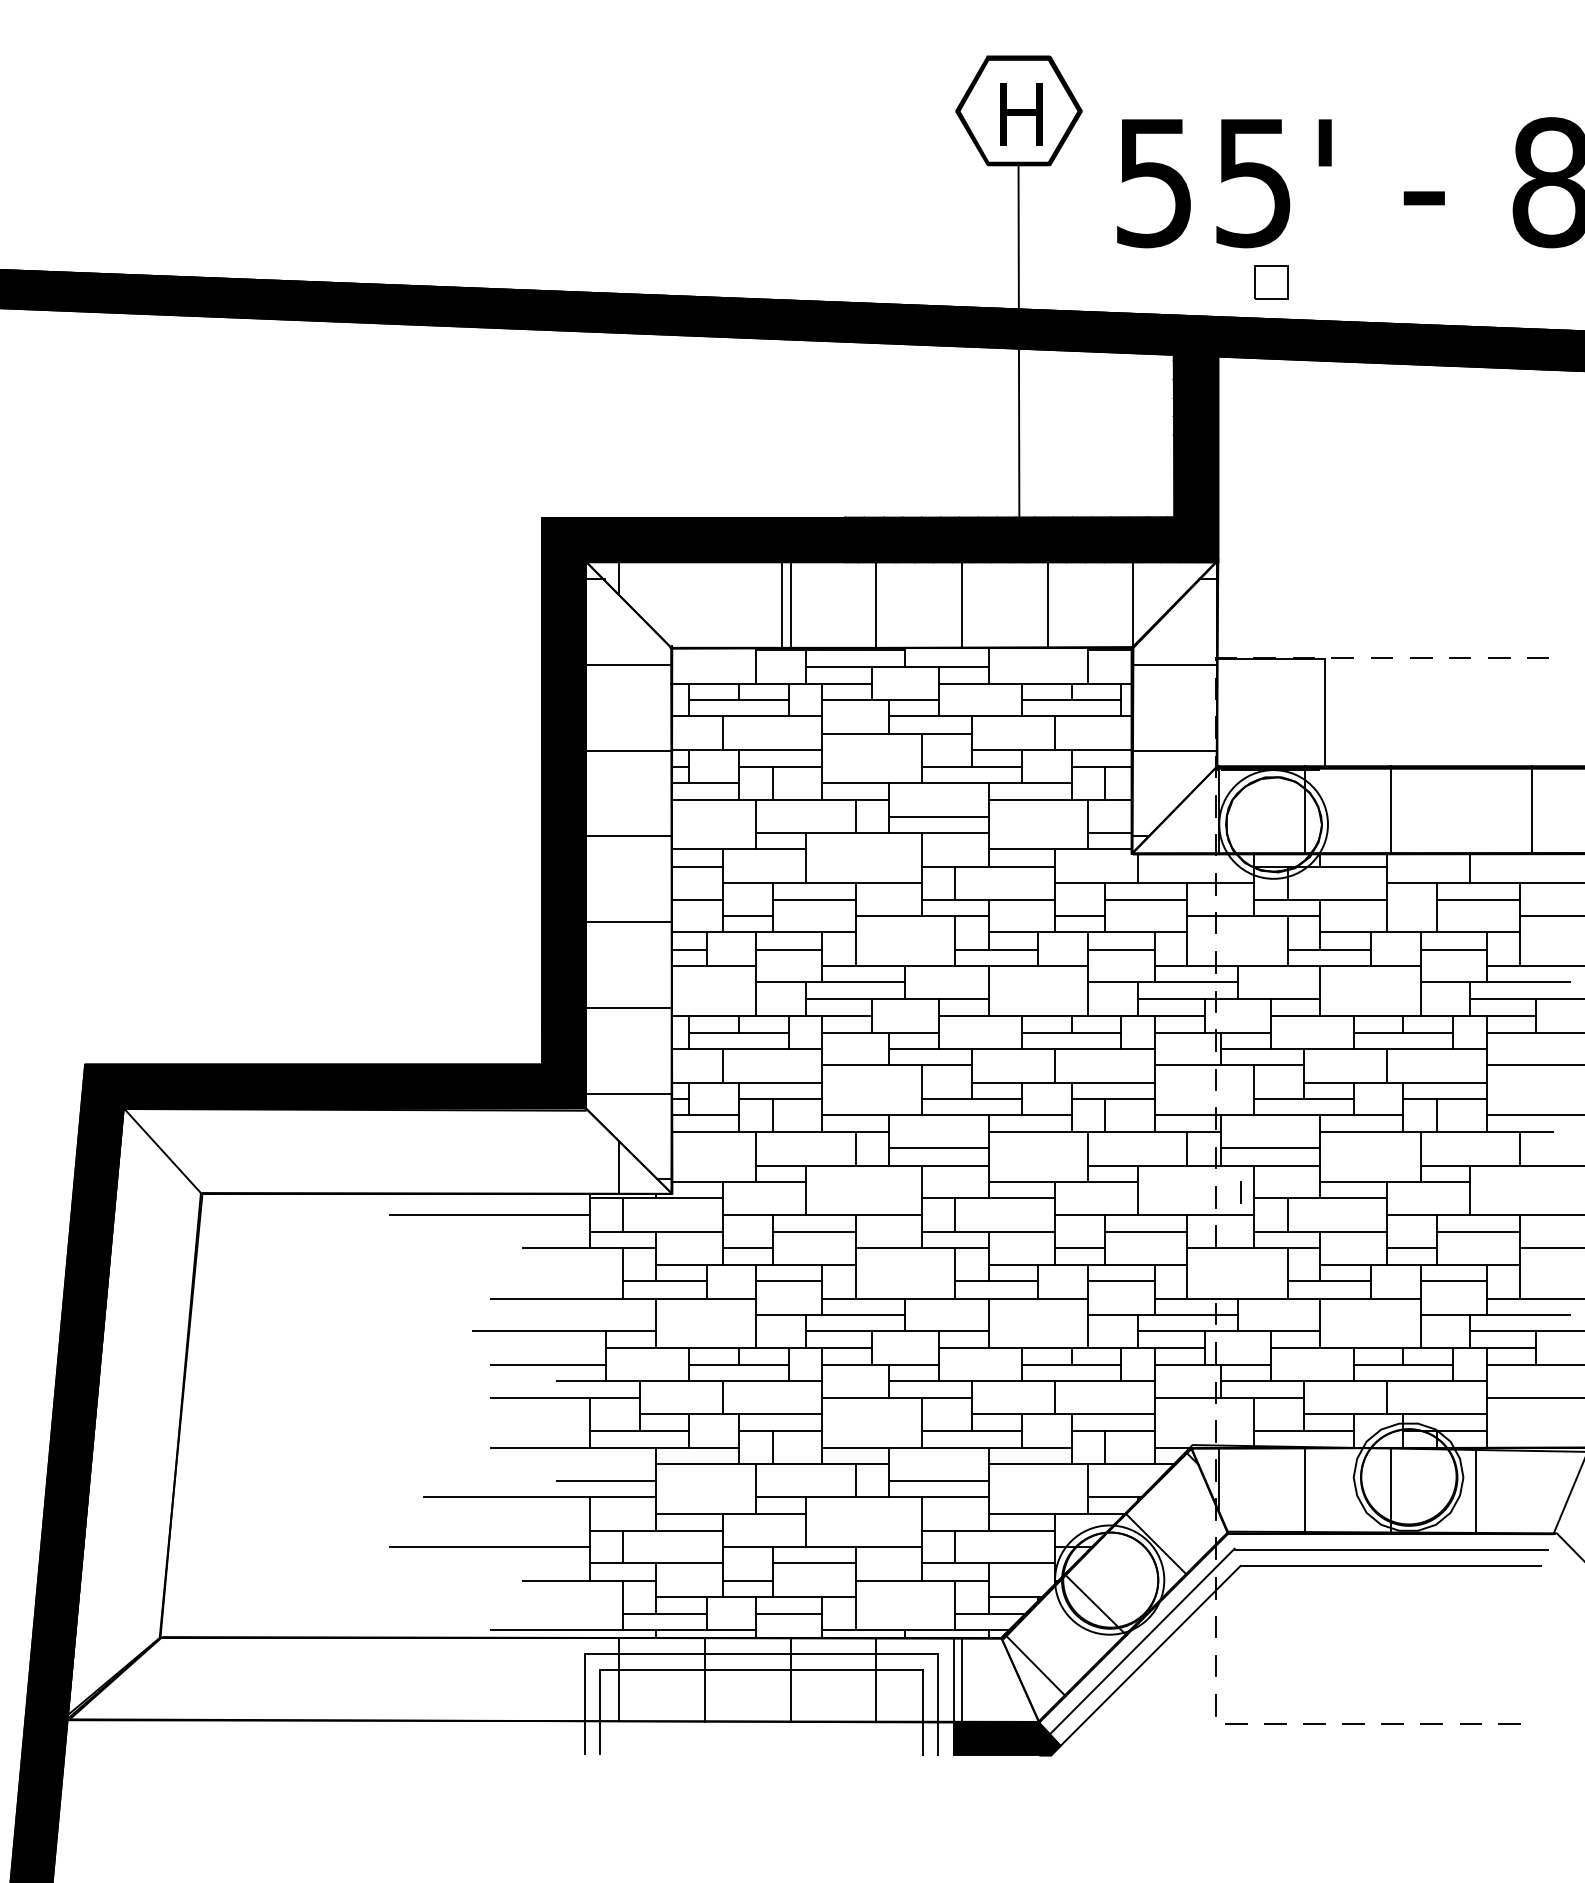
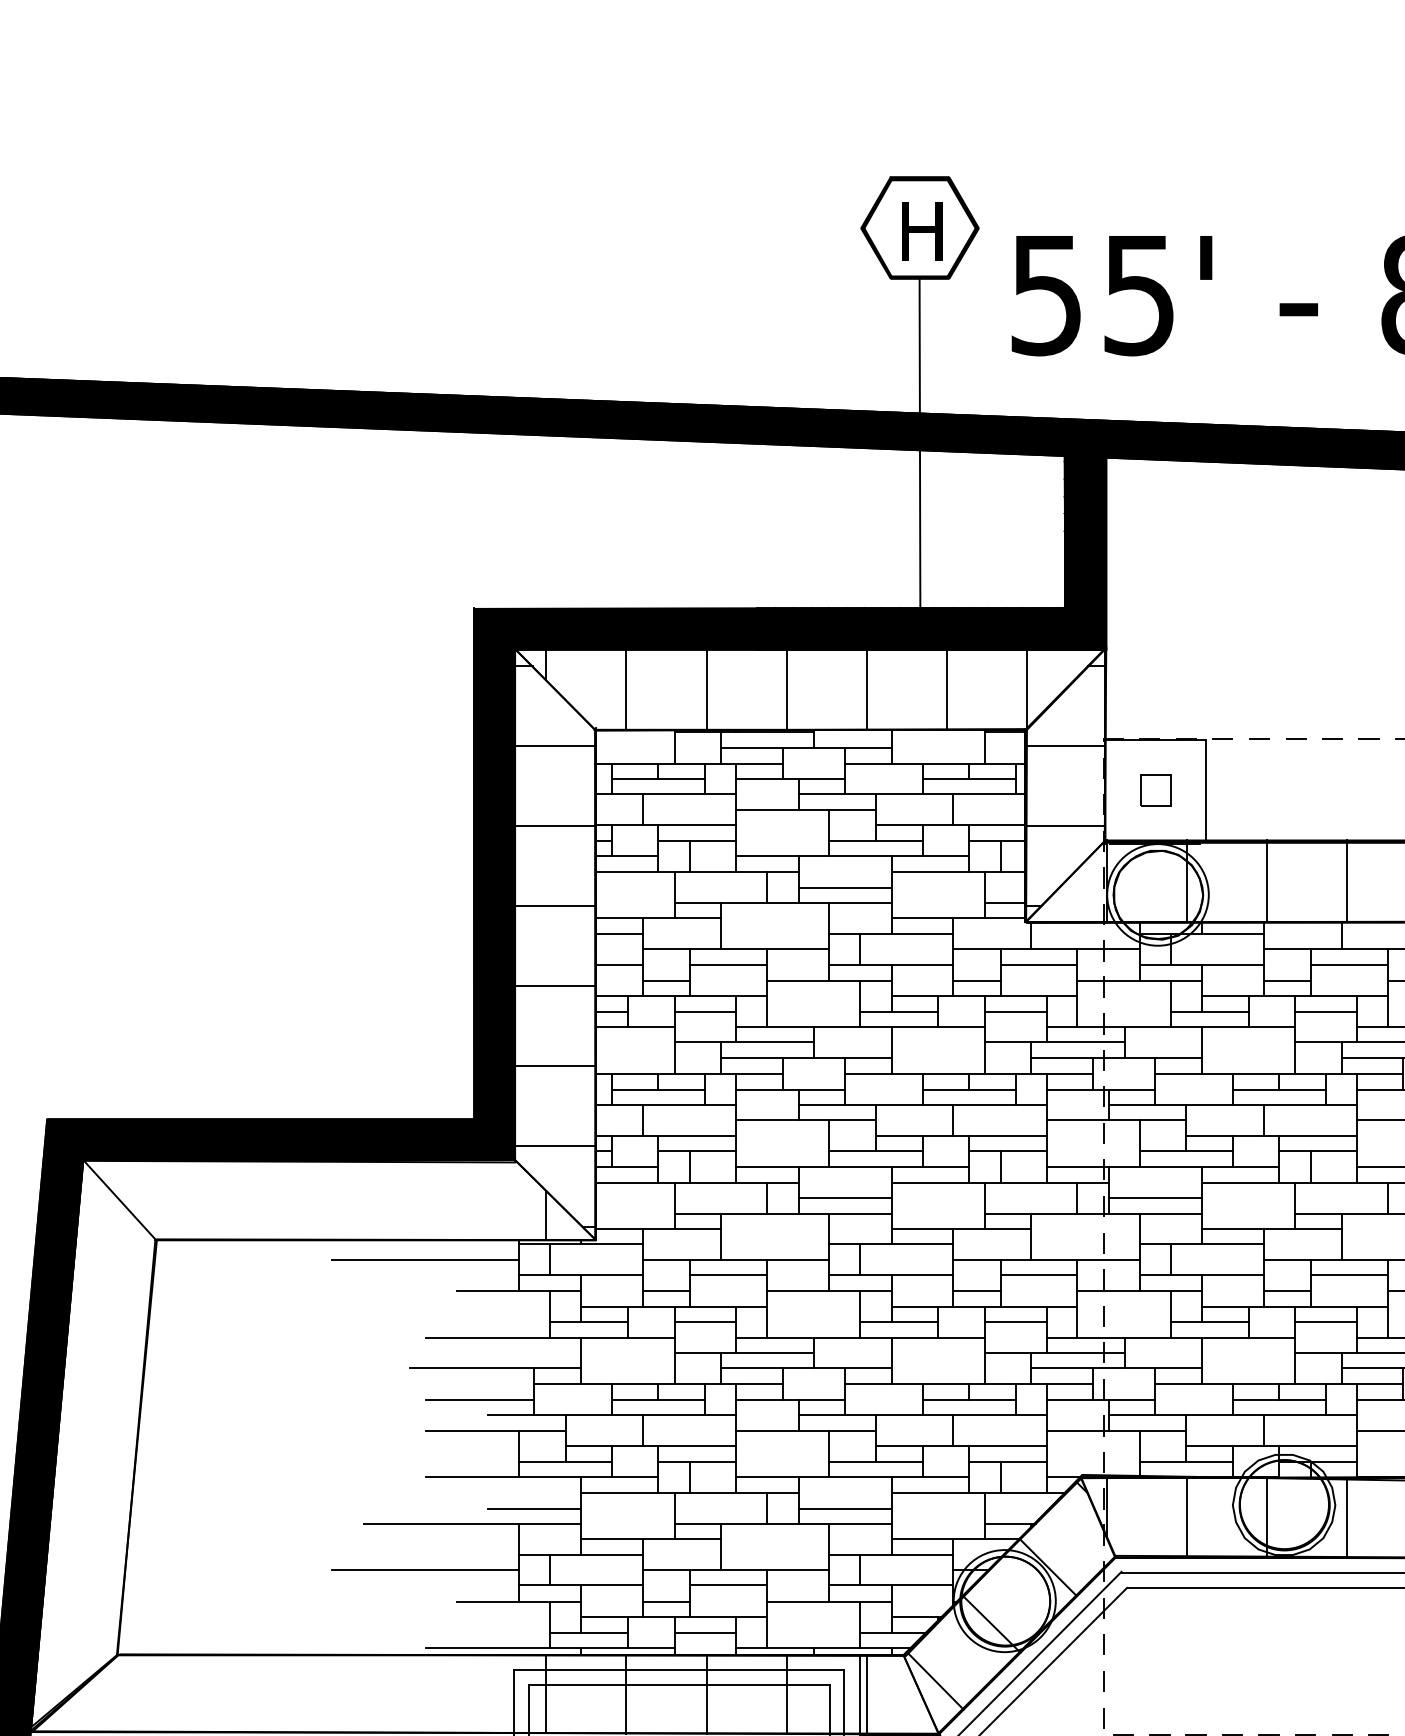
part: (1271, 282) -> (1156, 790), moved
line: (781, 604) -> (626, 689), moved
line: (1532, 809) -> (1347, 880), moved
line: (1411, 916) -> (1286, 980), added
line: (1240, 1192) -> (1103, 1316), moved

